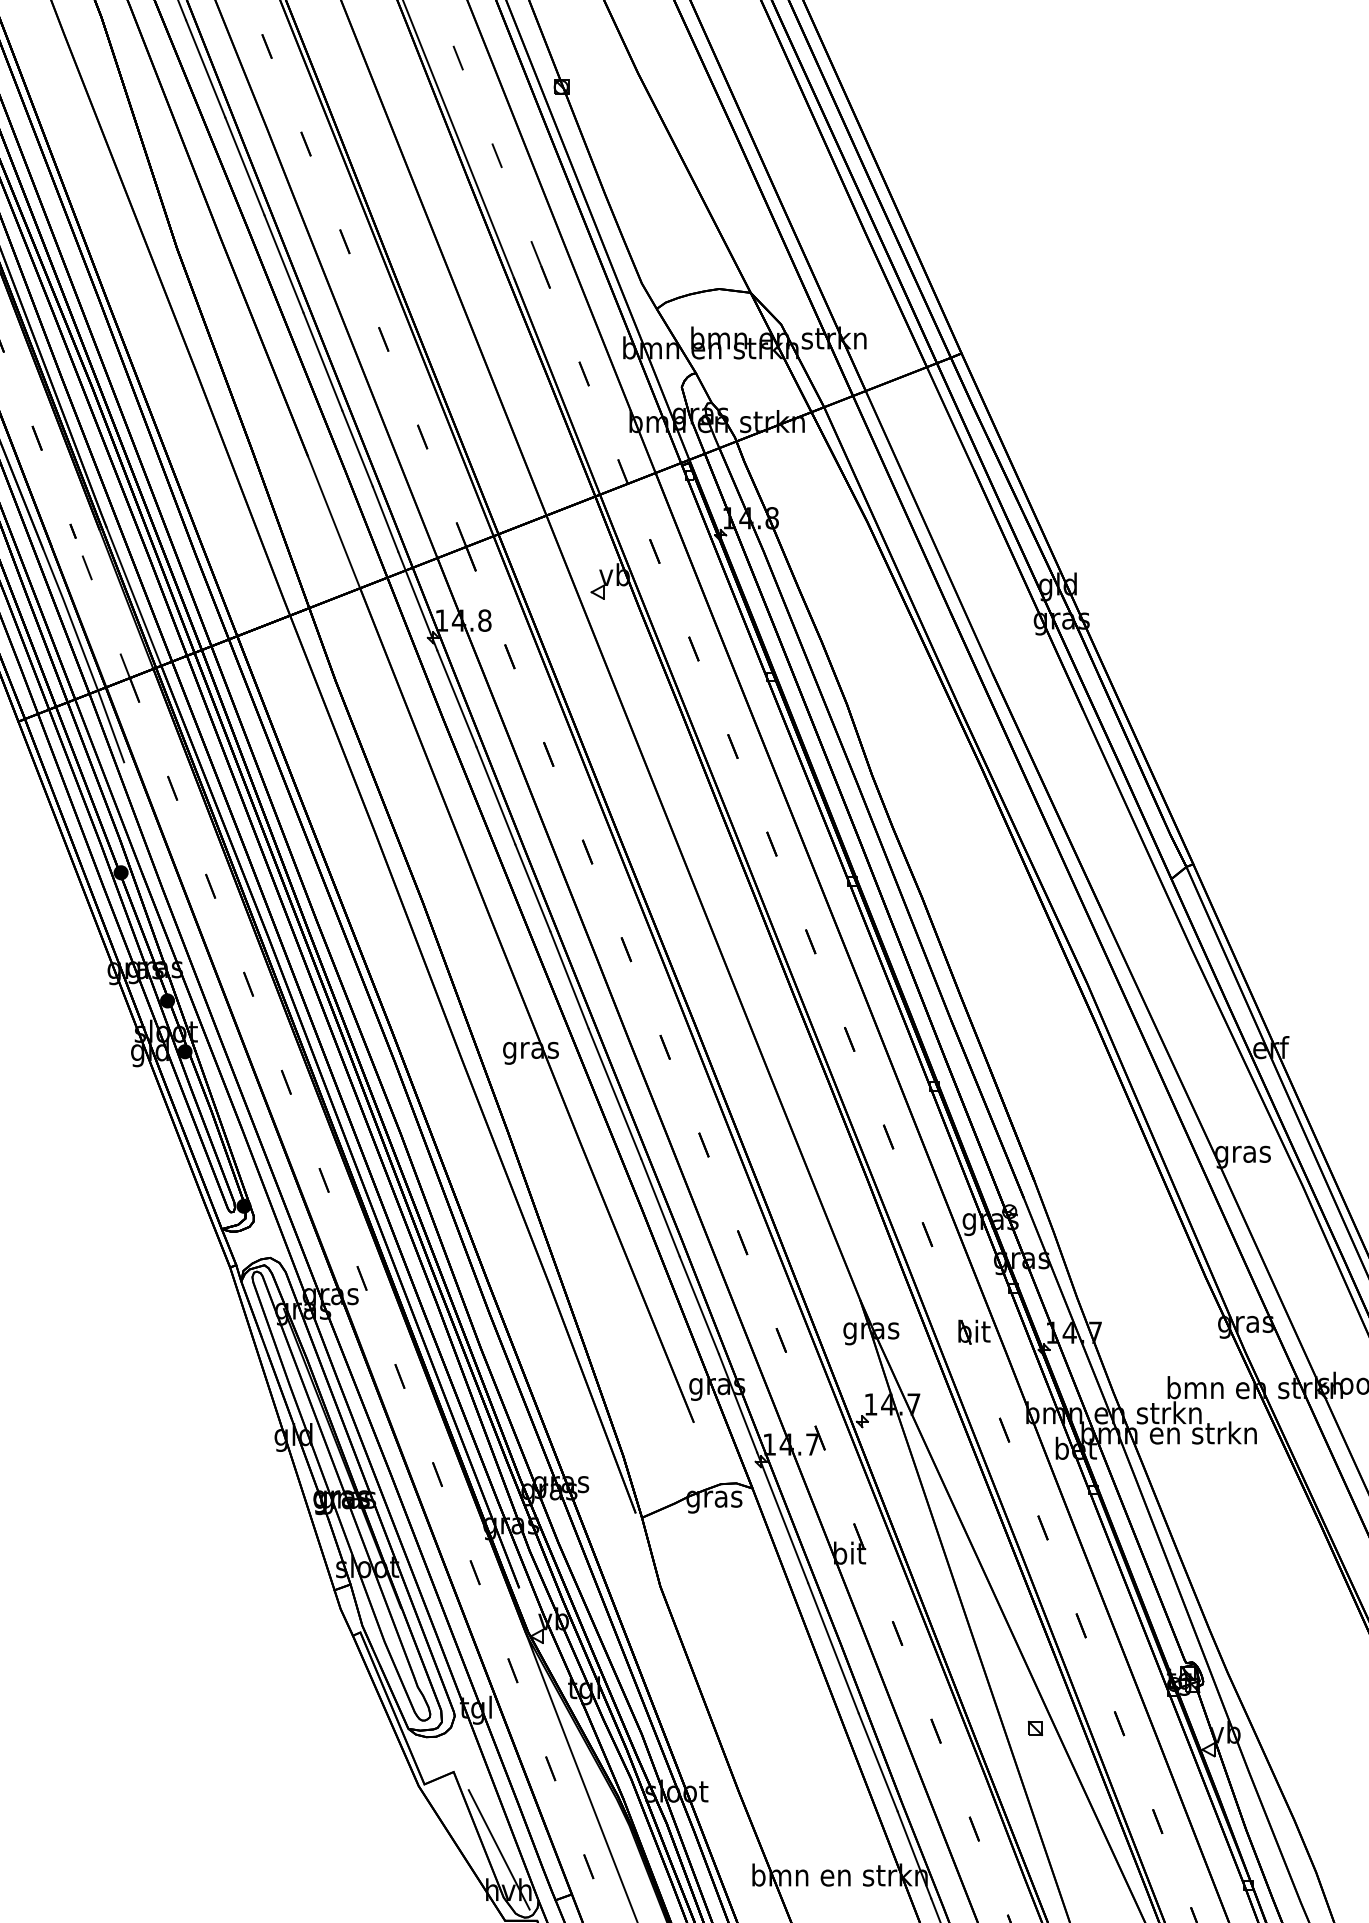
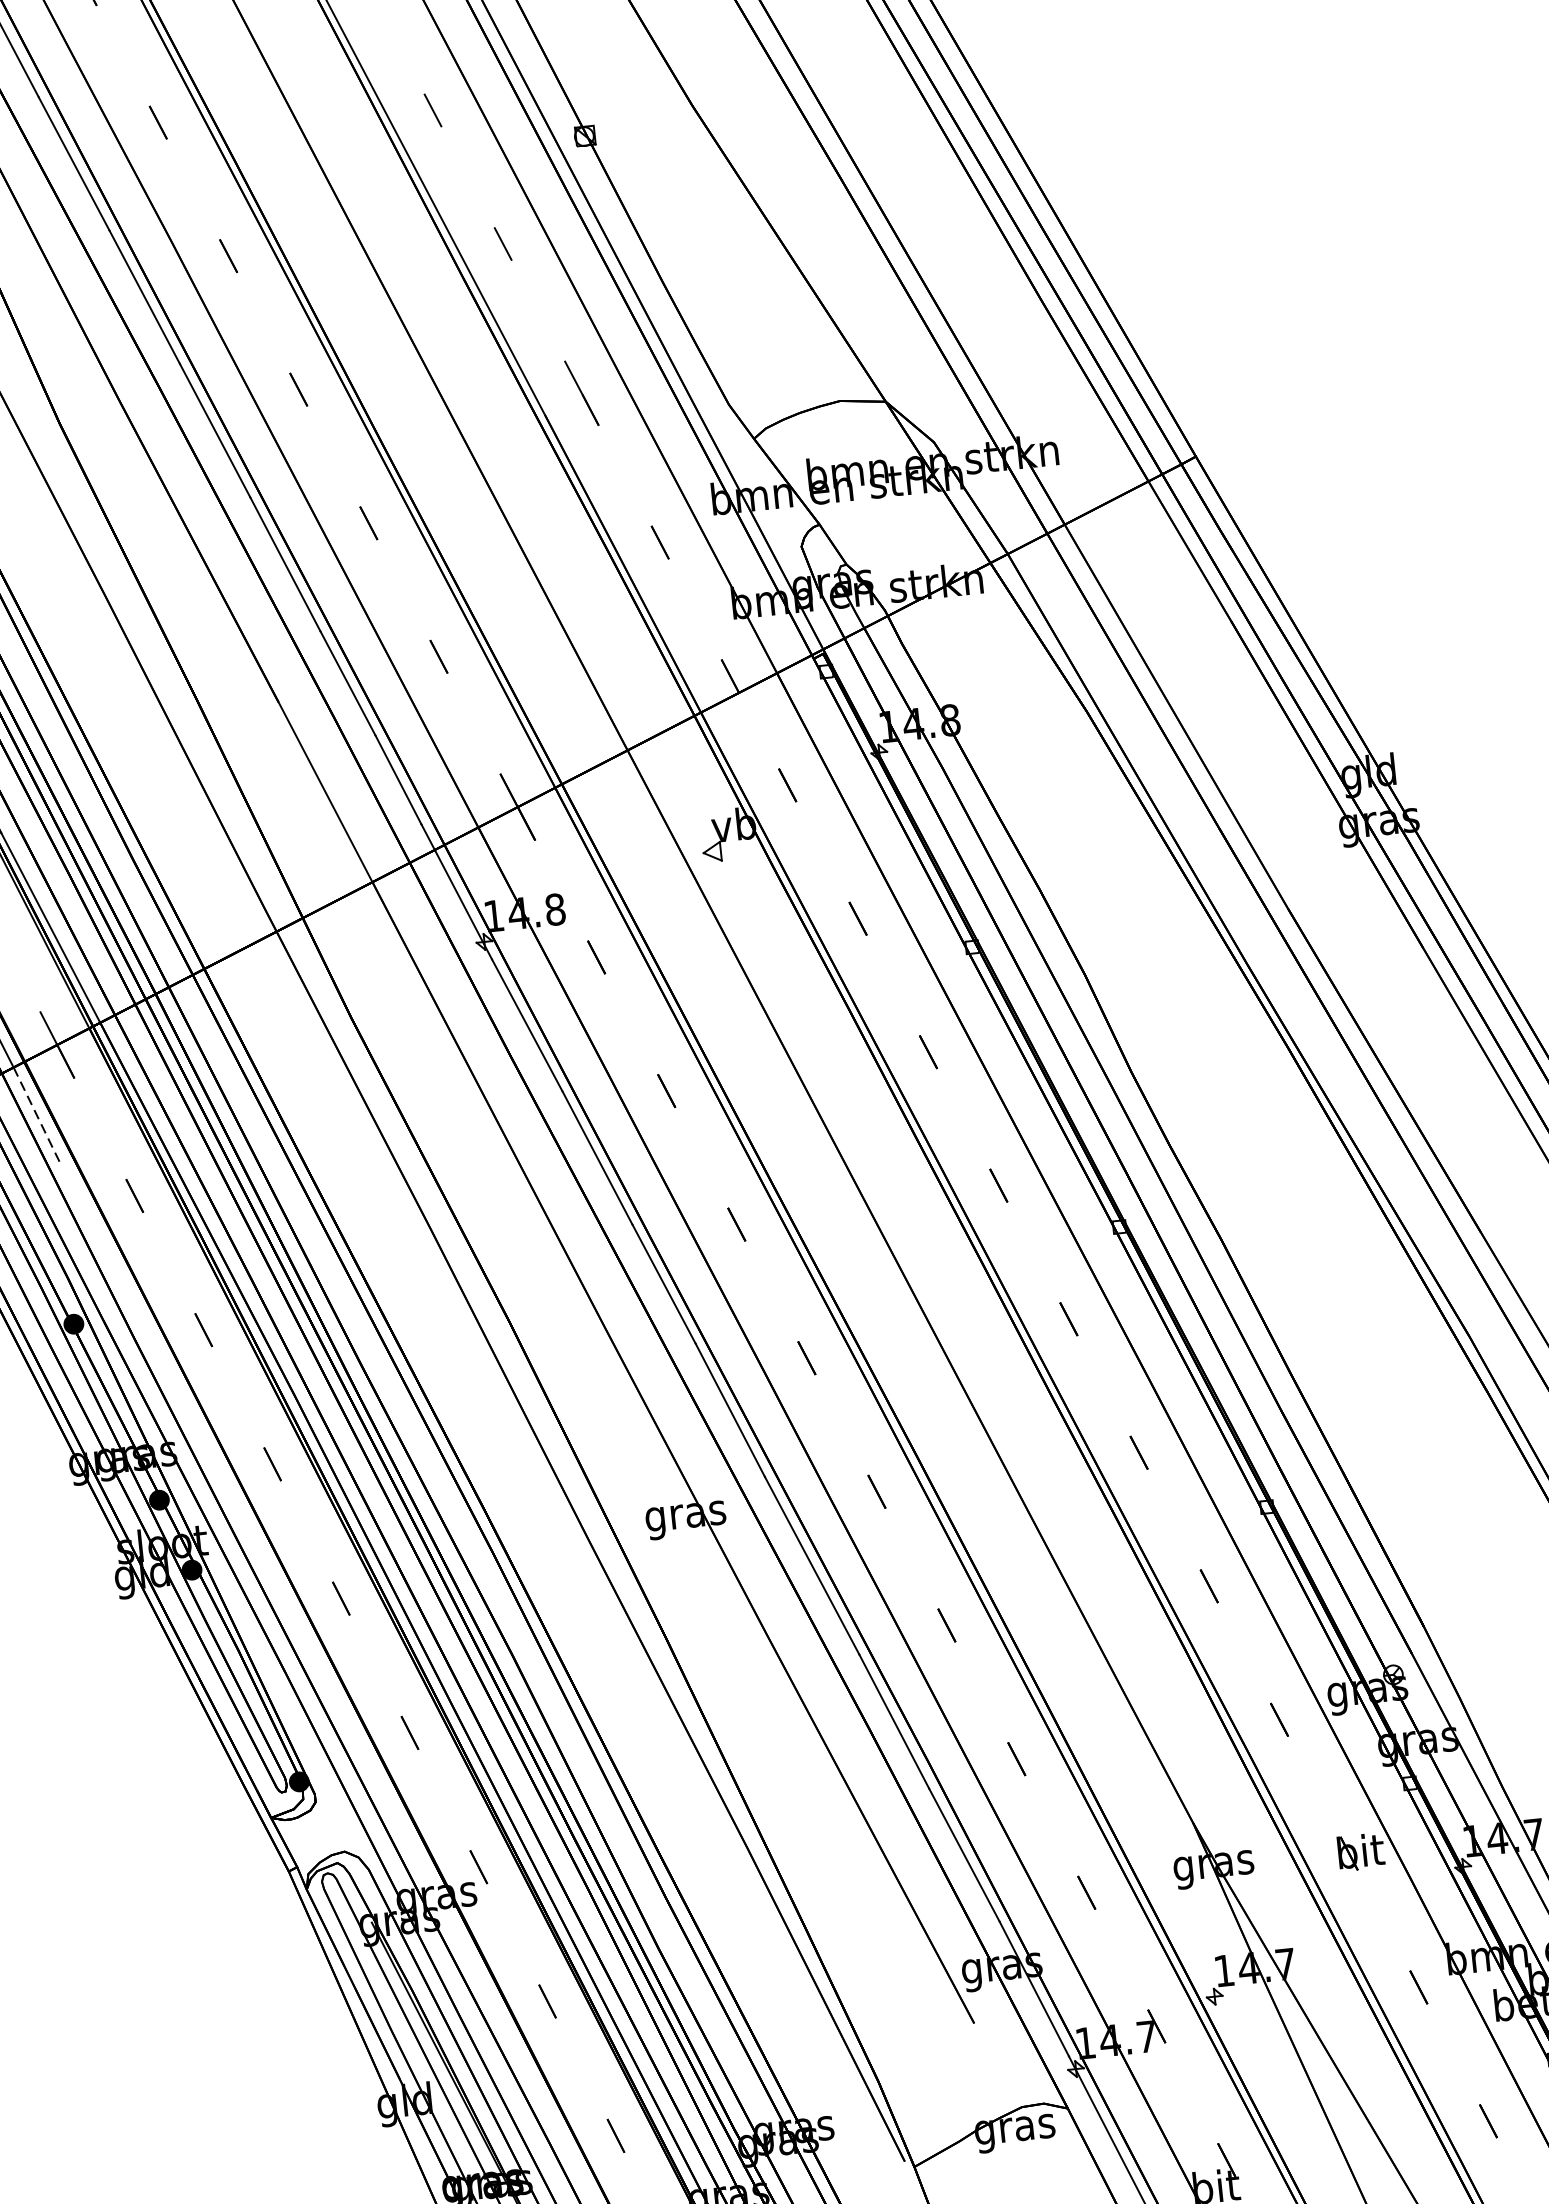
line: (111, 726) -> (38, 1116), solid -> dashed

